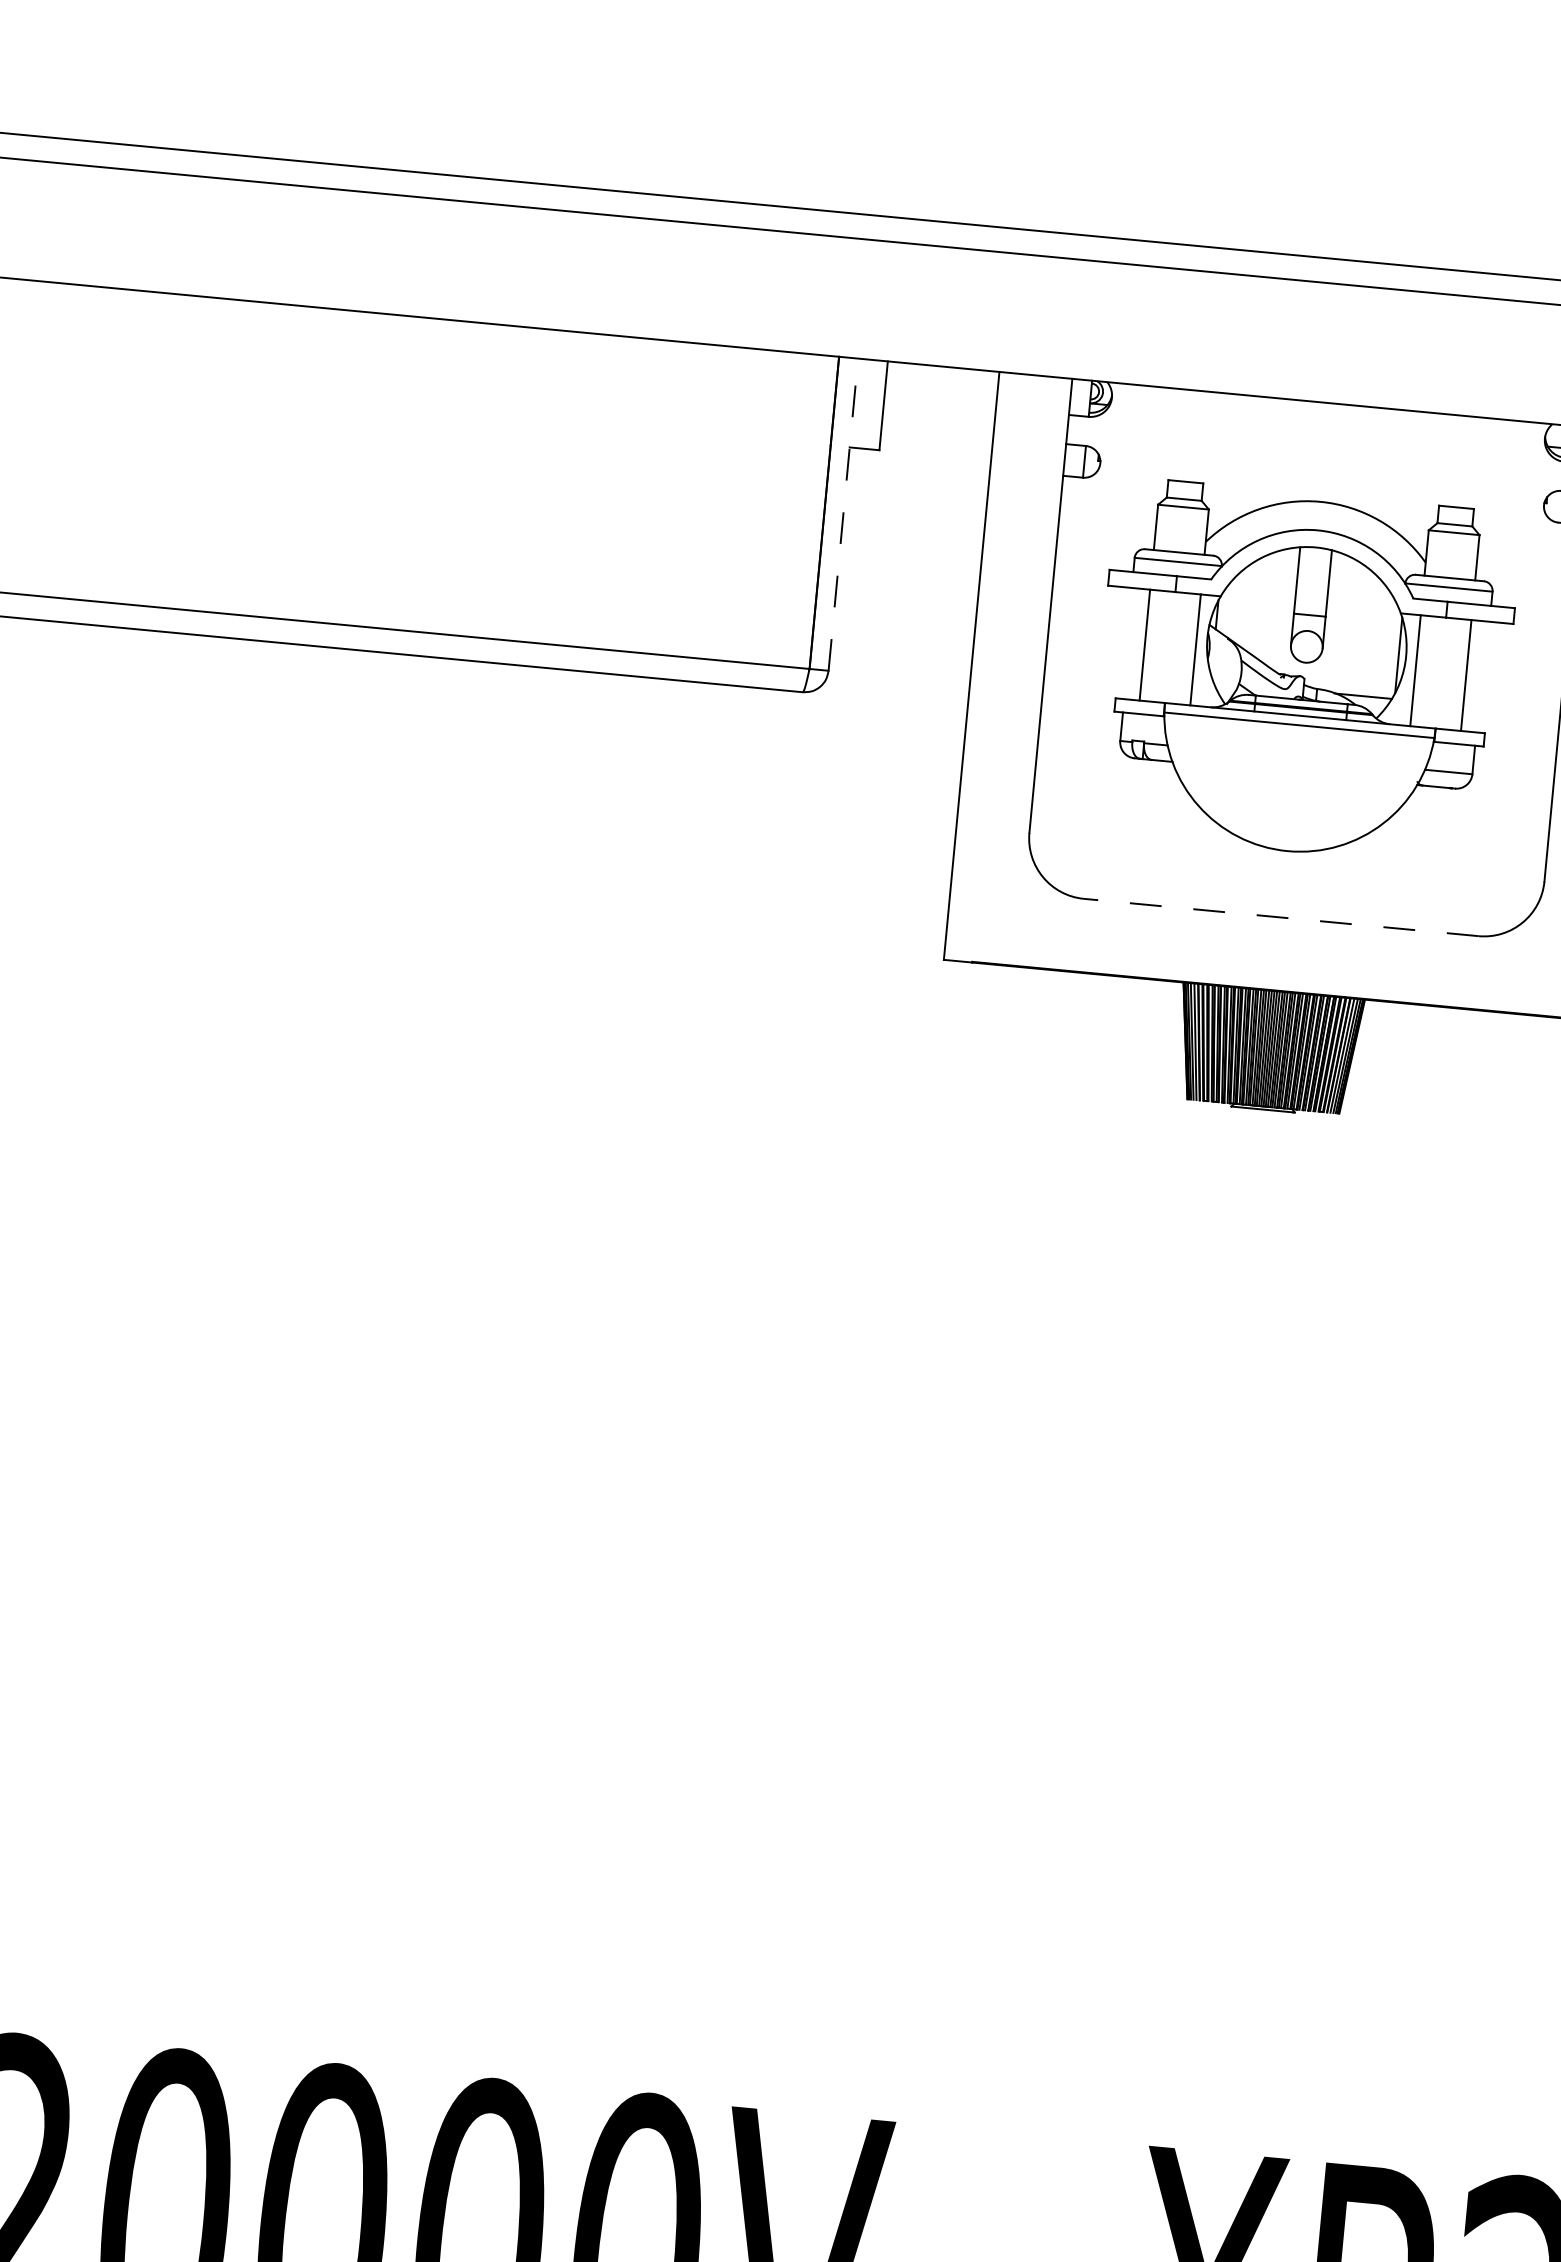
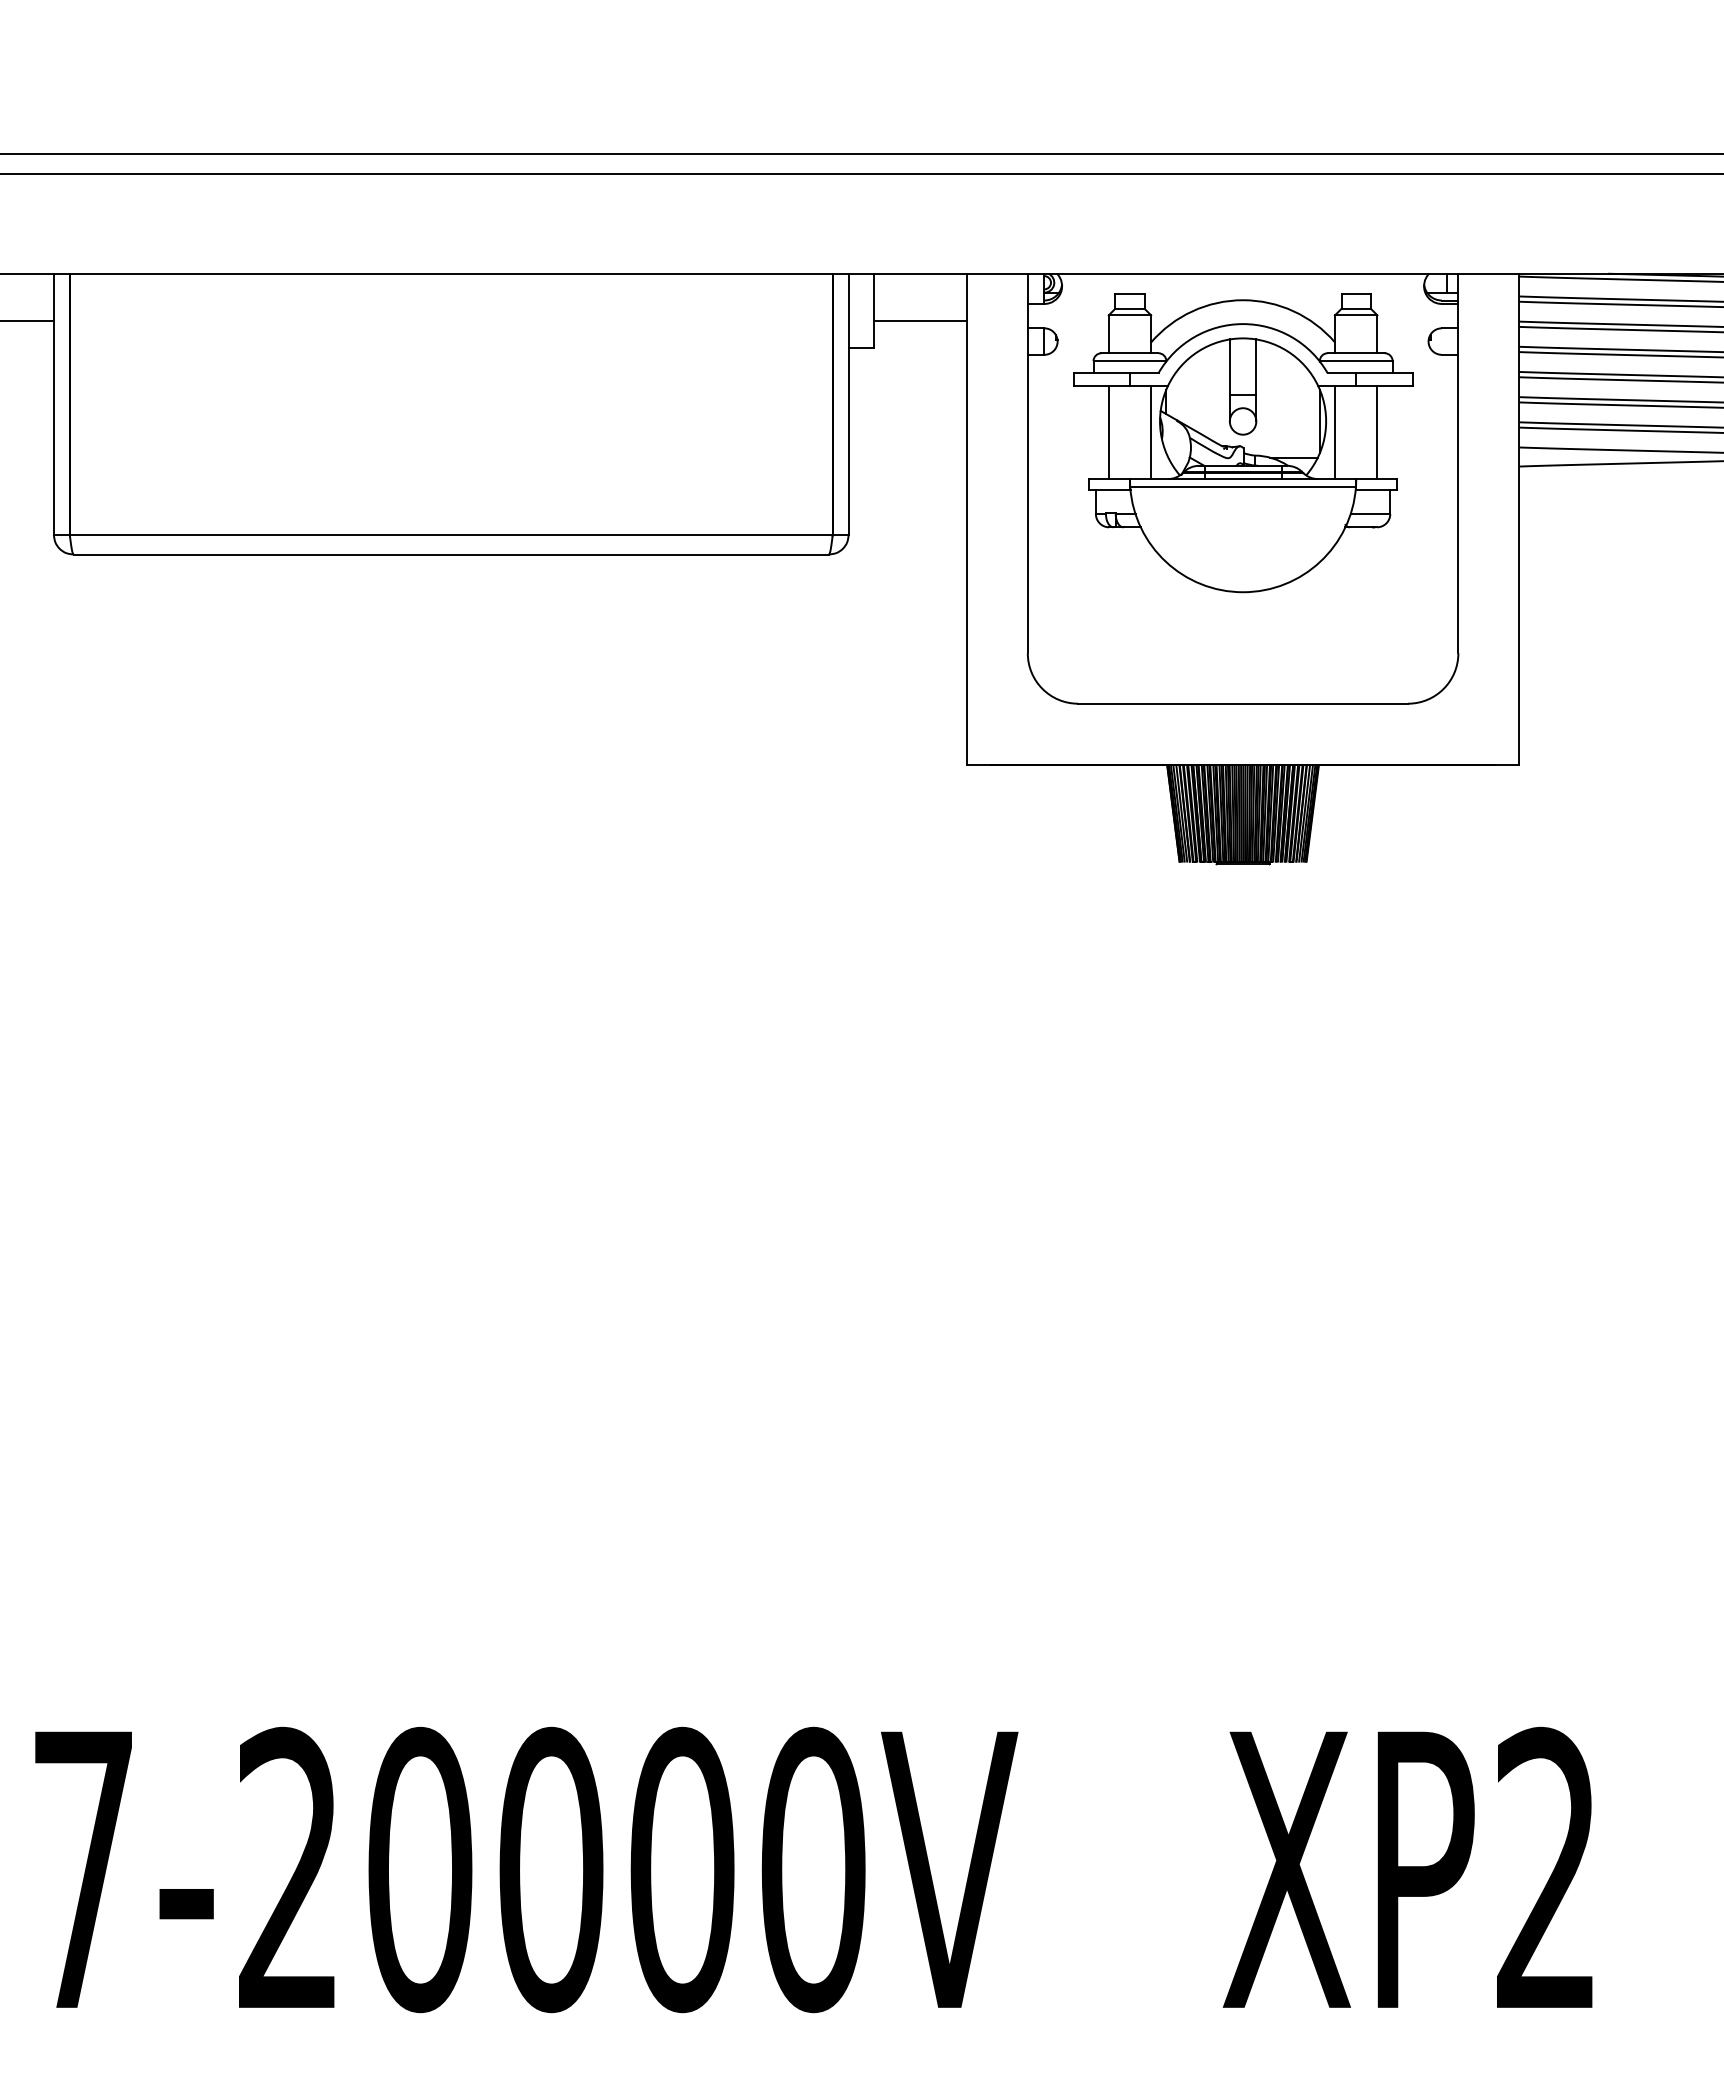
line: (937, 423) -> (919, 321), added
line: (843, 513) -> (848, 403), dashed -> solid
part: (1304, 673) -> (1243, 443), moved
line: (1281, 917) -> (1243, 703), dashed -> solid

